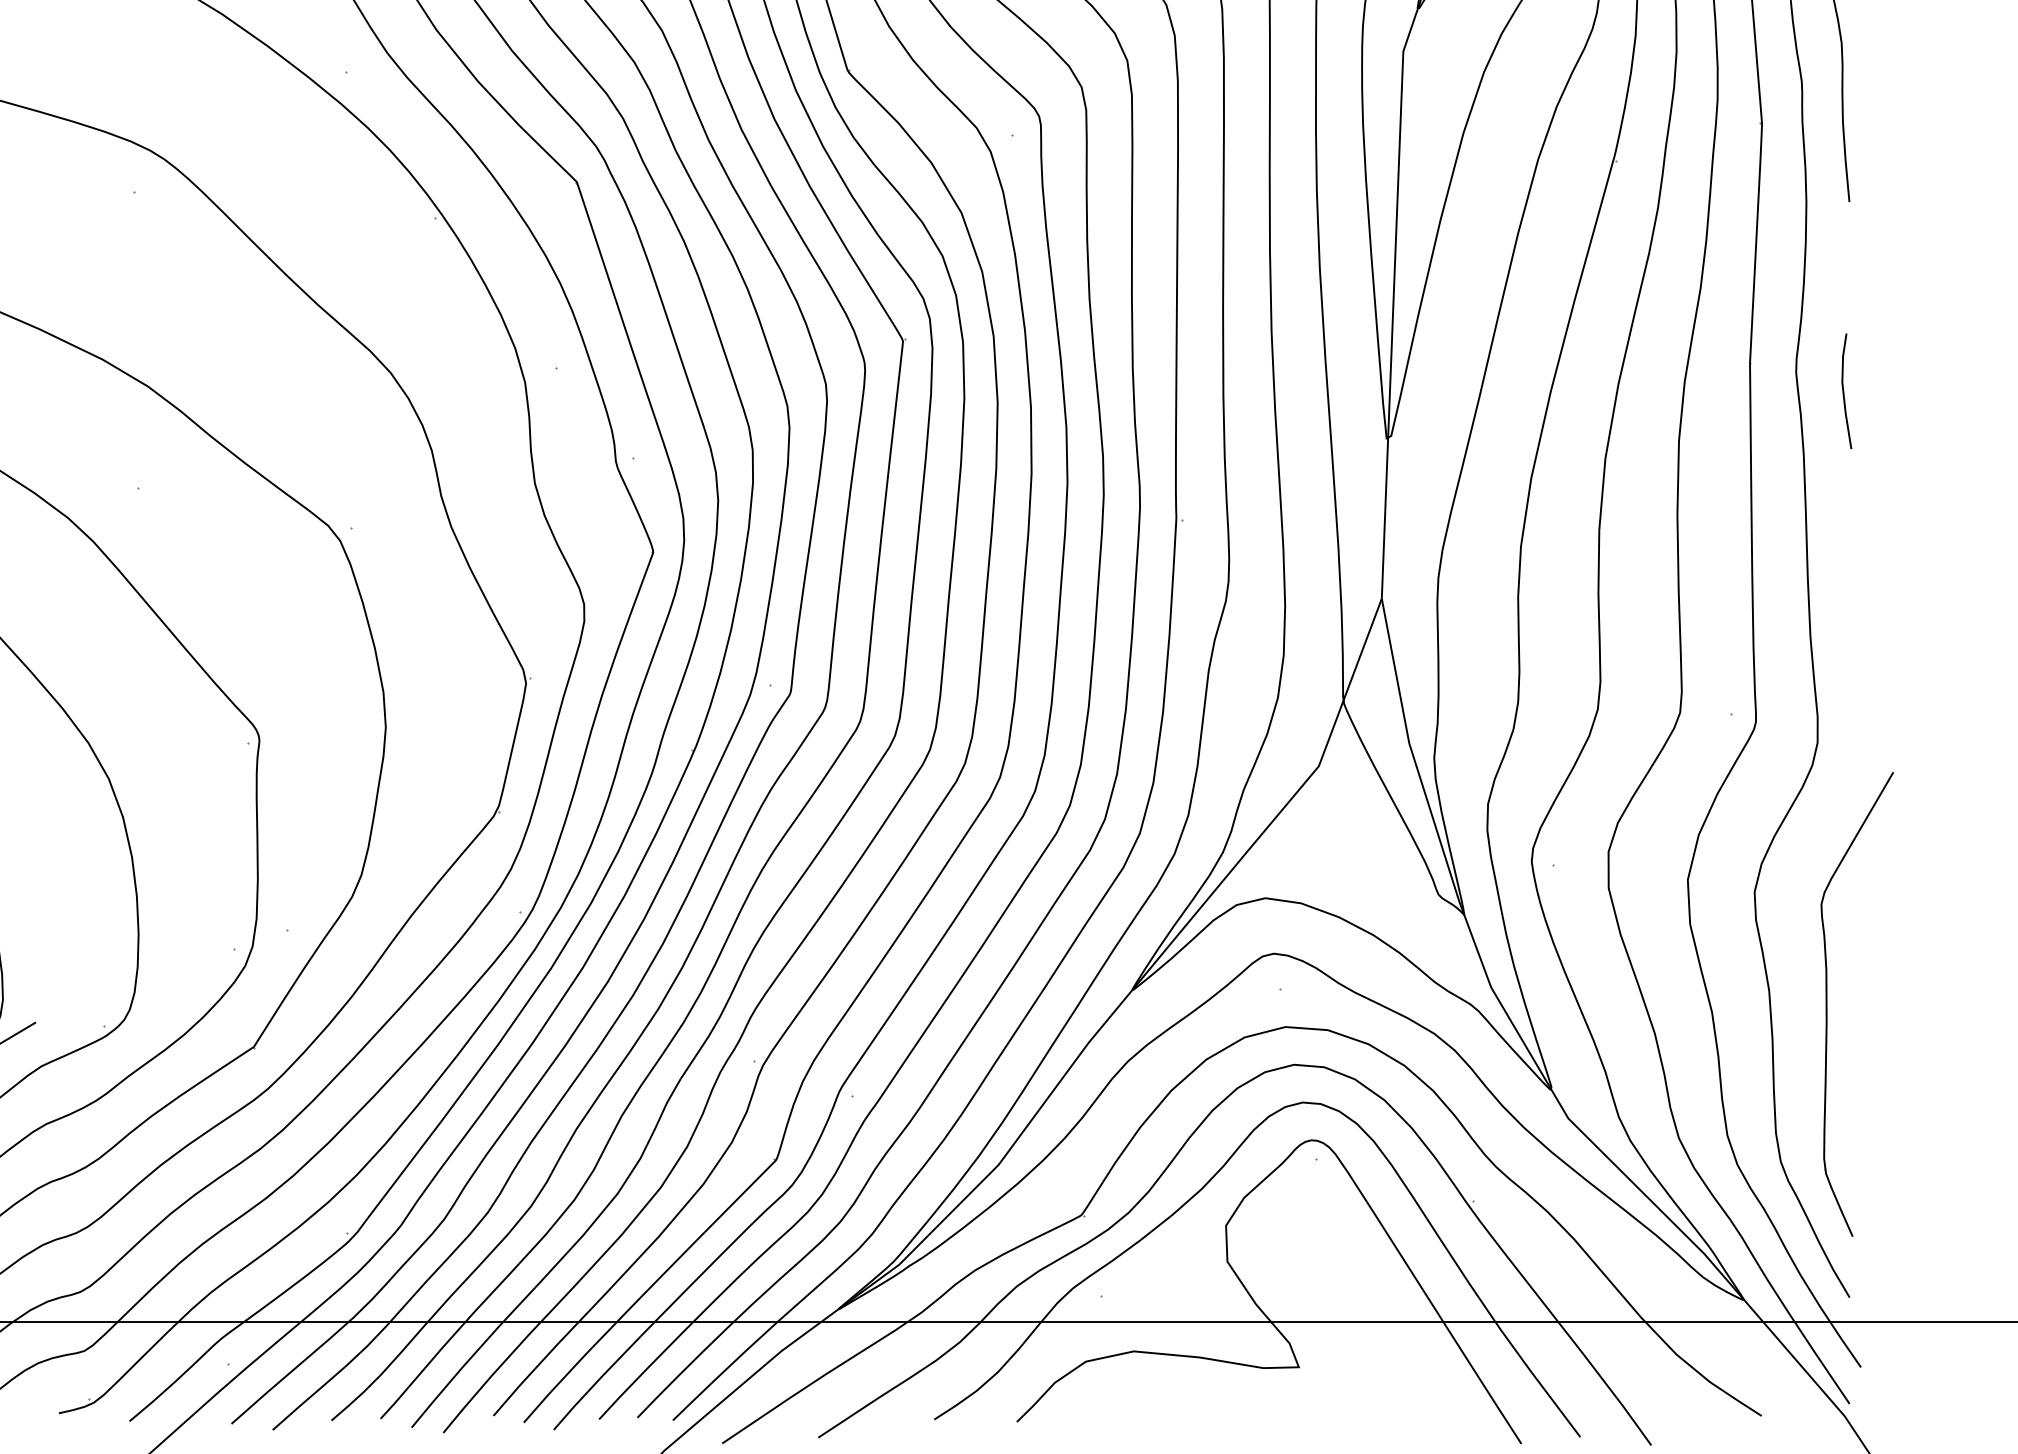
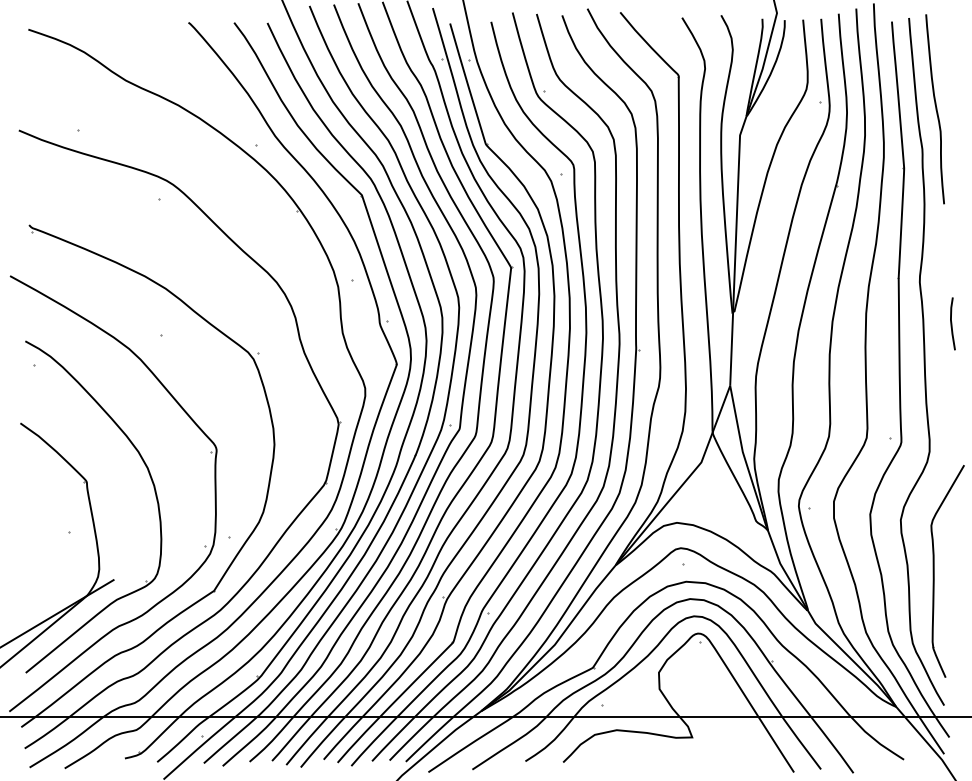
line: (1845, 390) -> (952, 323), moved

